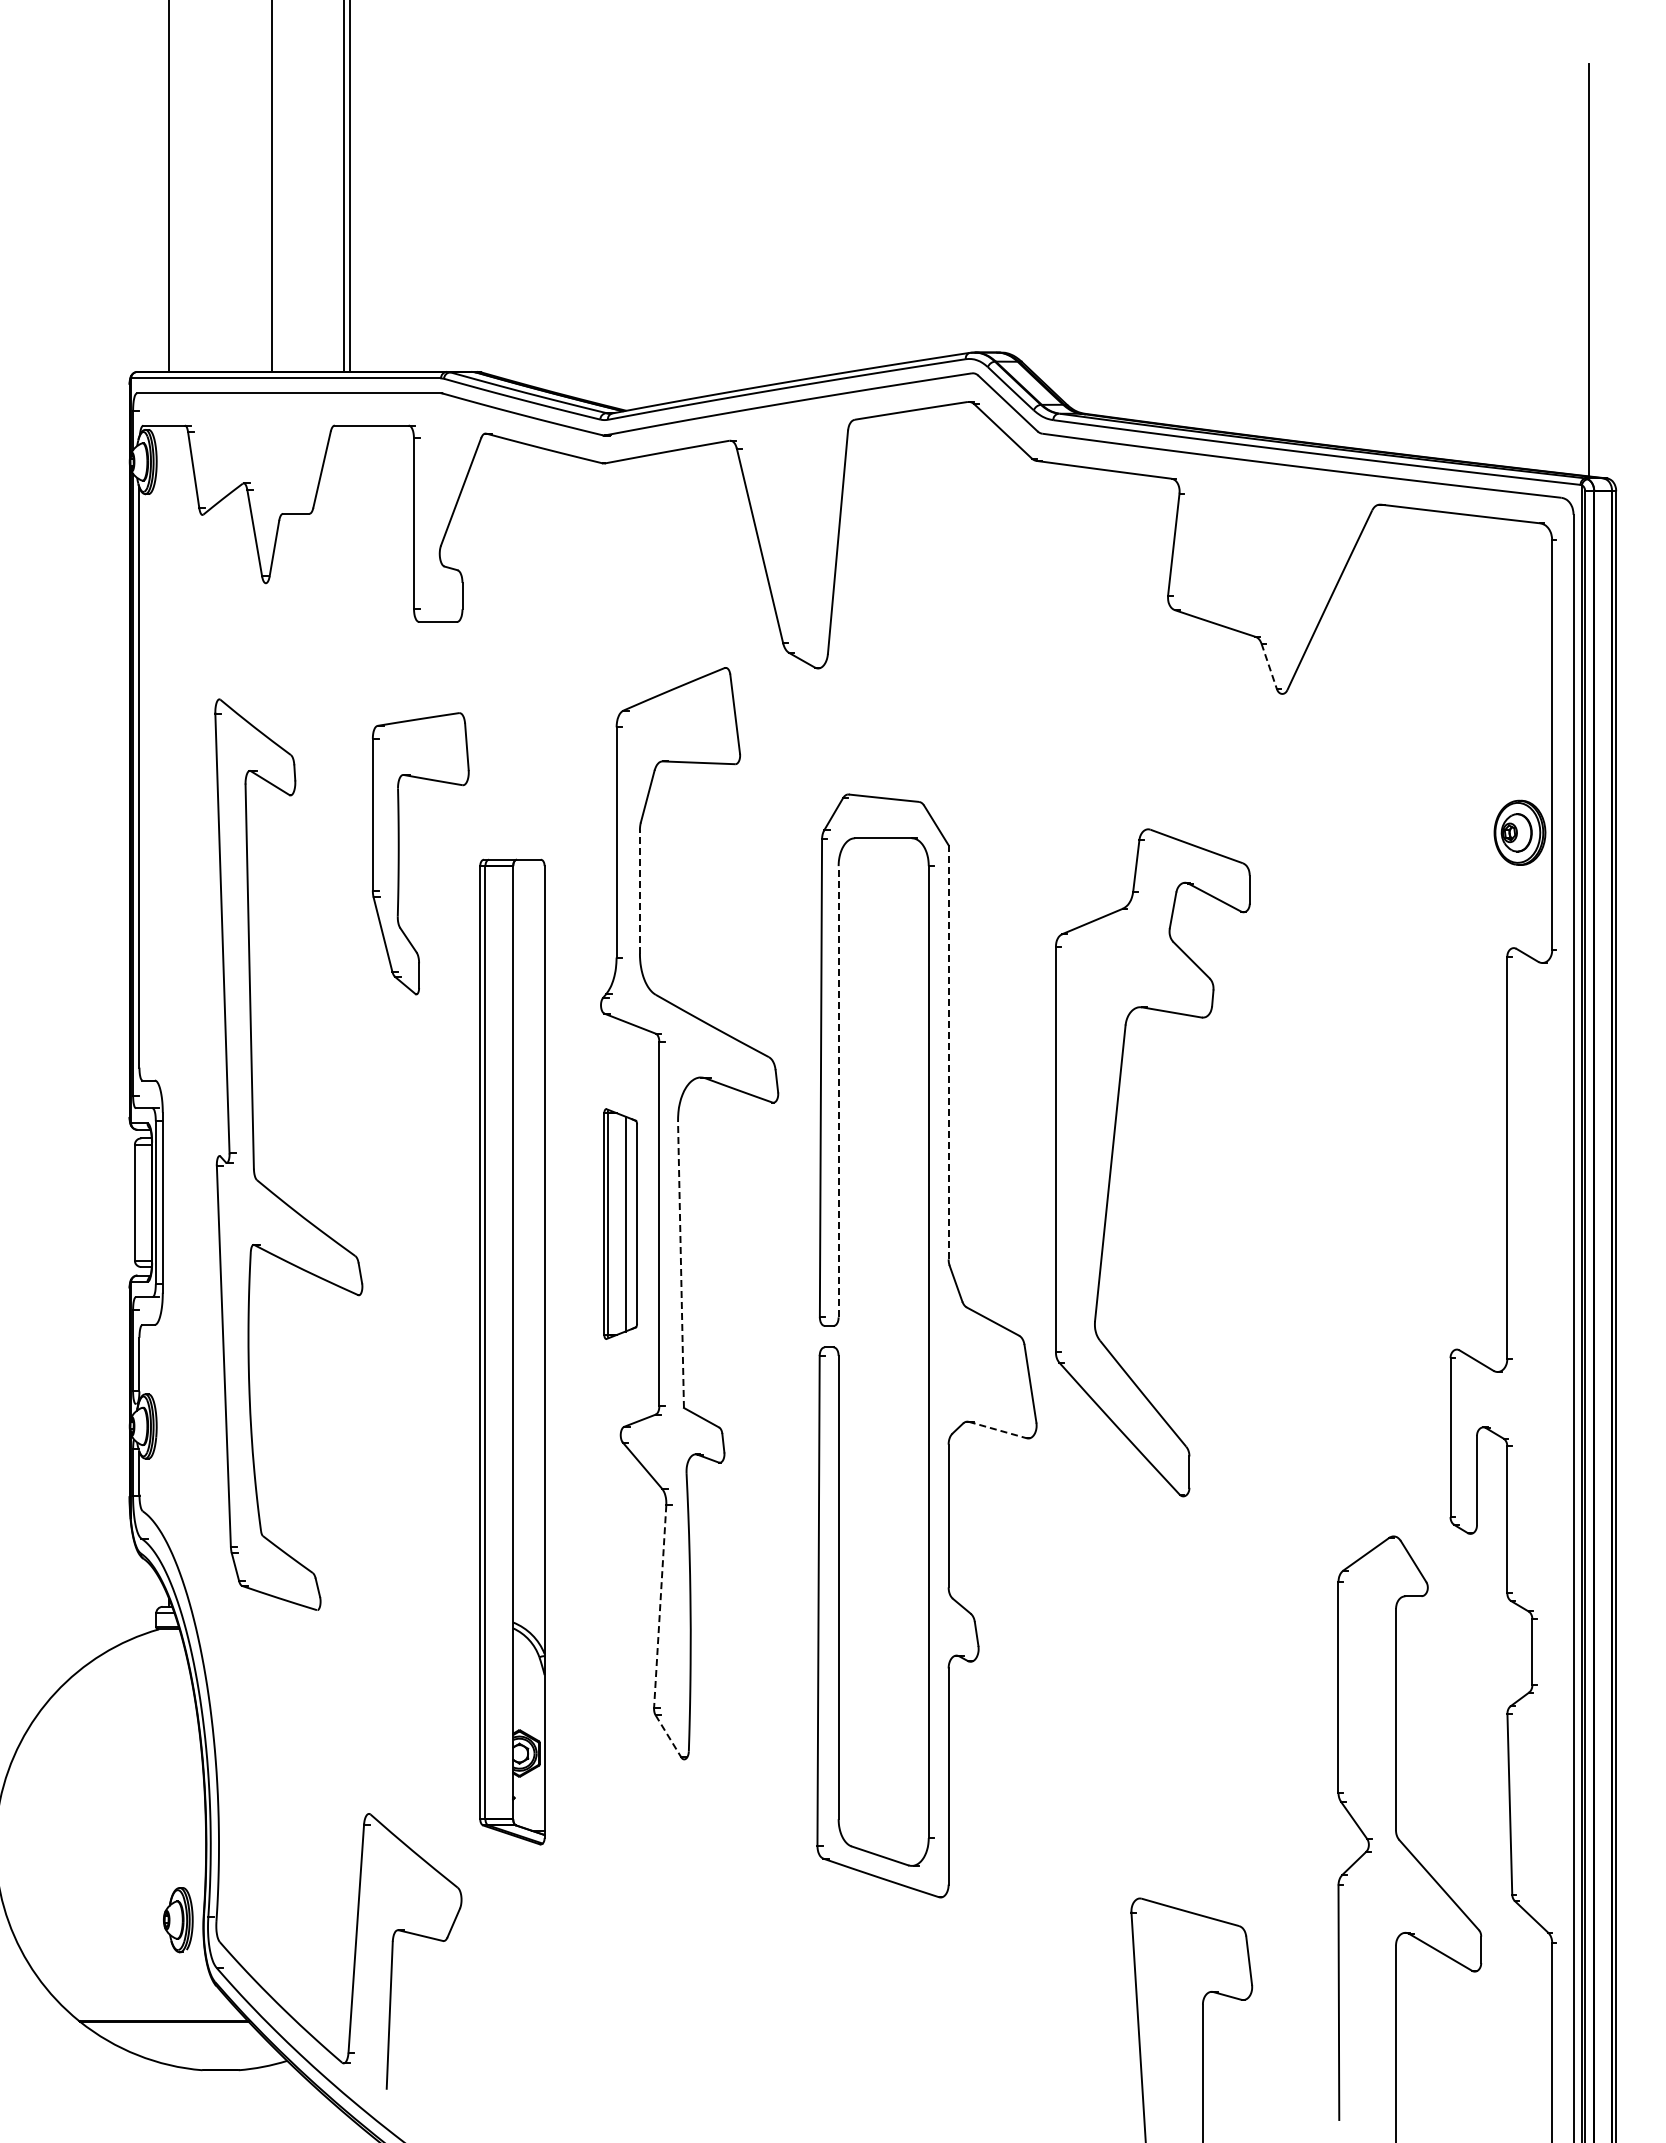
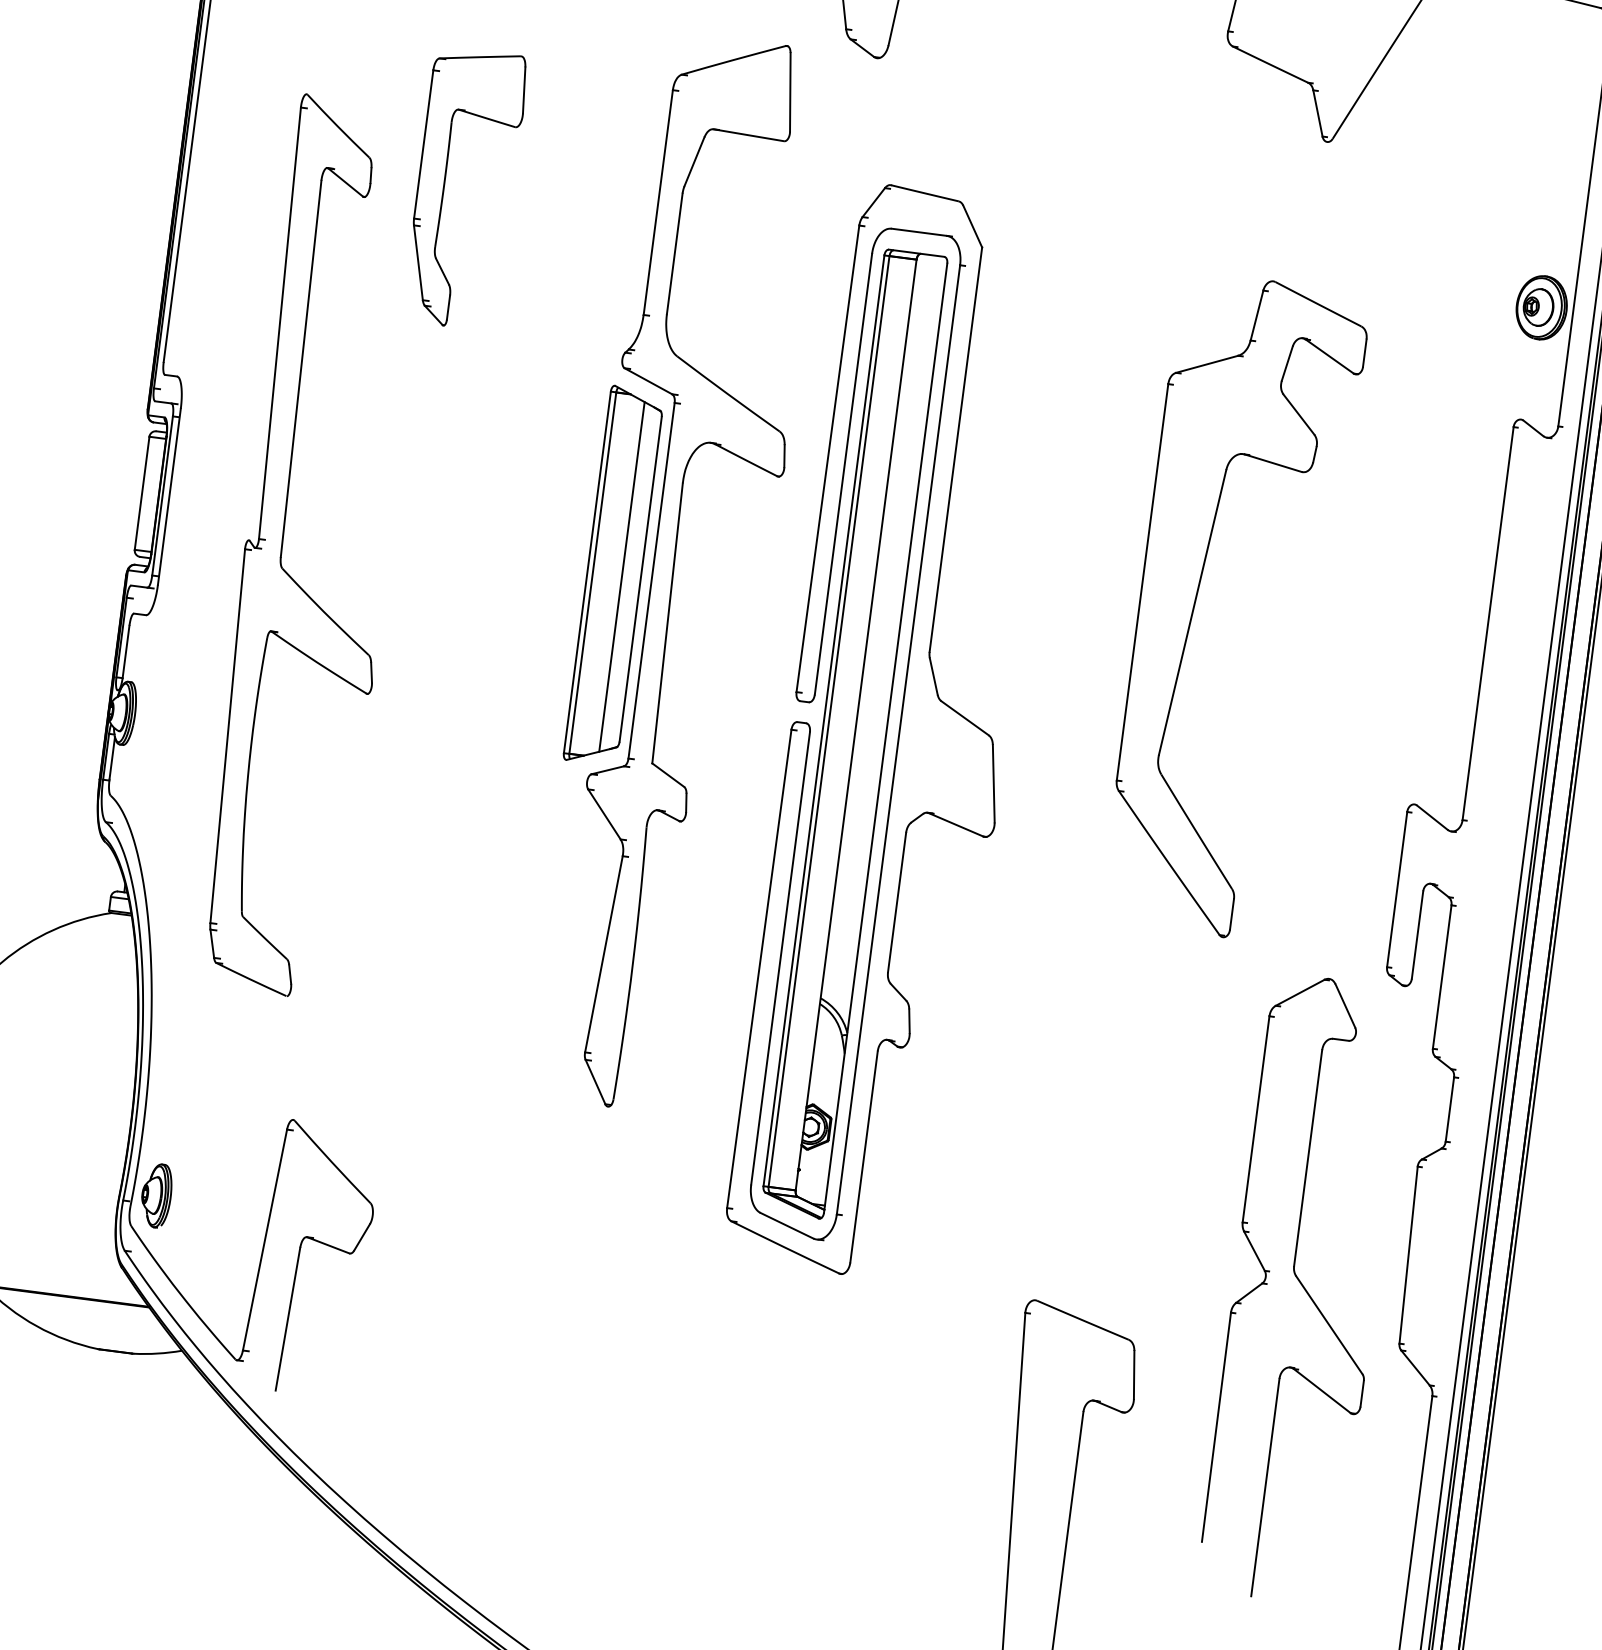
line: (1269, 666) -> (1318, 113), dashed -> solid
line: (639, 892) -> (674, 254), dashed -> solid
line: (948, 1051) -> (955, 448), dashed -> solid
line: (838, 1091) -> (843, 473), dashed -> solid
part: (254, 1154) -> (283, 543), moved
part: (1113, 1154) -> (1198, 594), moved
part: (620, 1223) -> (613, 575), size x1.67
line: (681, 1265) -> (667, 623), dashed -> solid
part: (512, 1351) -> (854, 733), moved
line: (998, 1430) -> (956, 825), dashed -> solid
line: (660, 1607) -> (604, 955), dashed -> solid
line: (668, 1736) -> (595, 1082), dashed -> solid
part: (178, 1920) -> (156, 1196), moved

